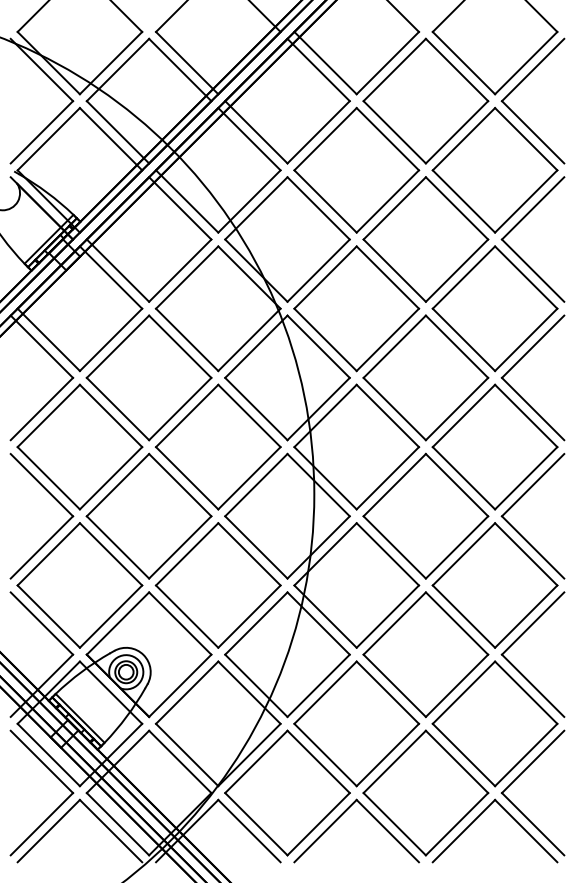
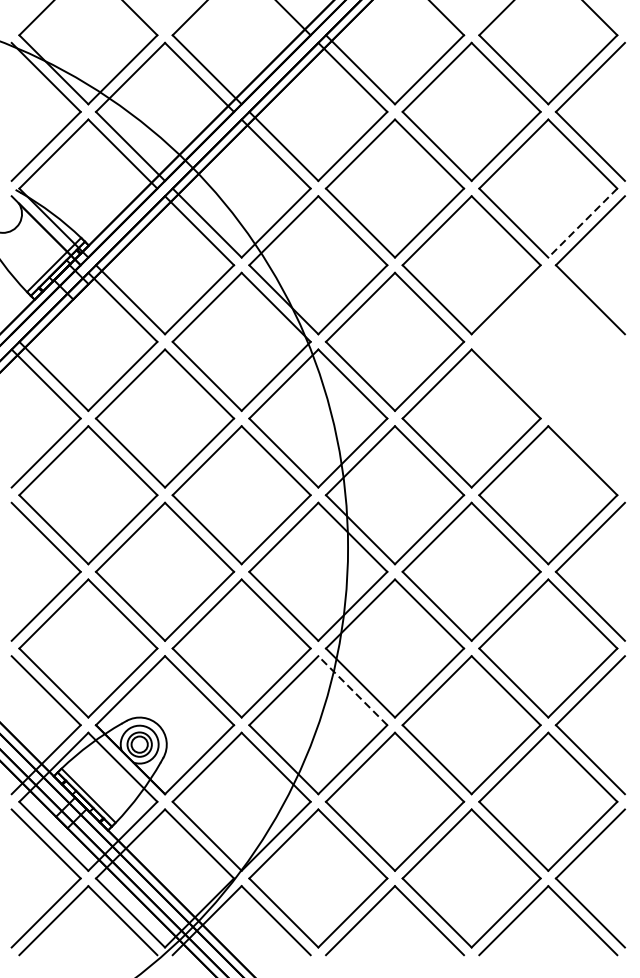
line: (525, 201) -> (582, 223), solid -> dashed
part: (498, 343) -> (552, 380), removed
line: (318, 623) -> (352, 690), solid -> dashed

